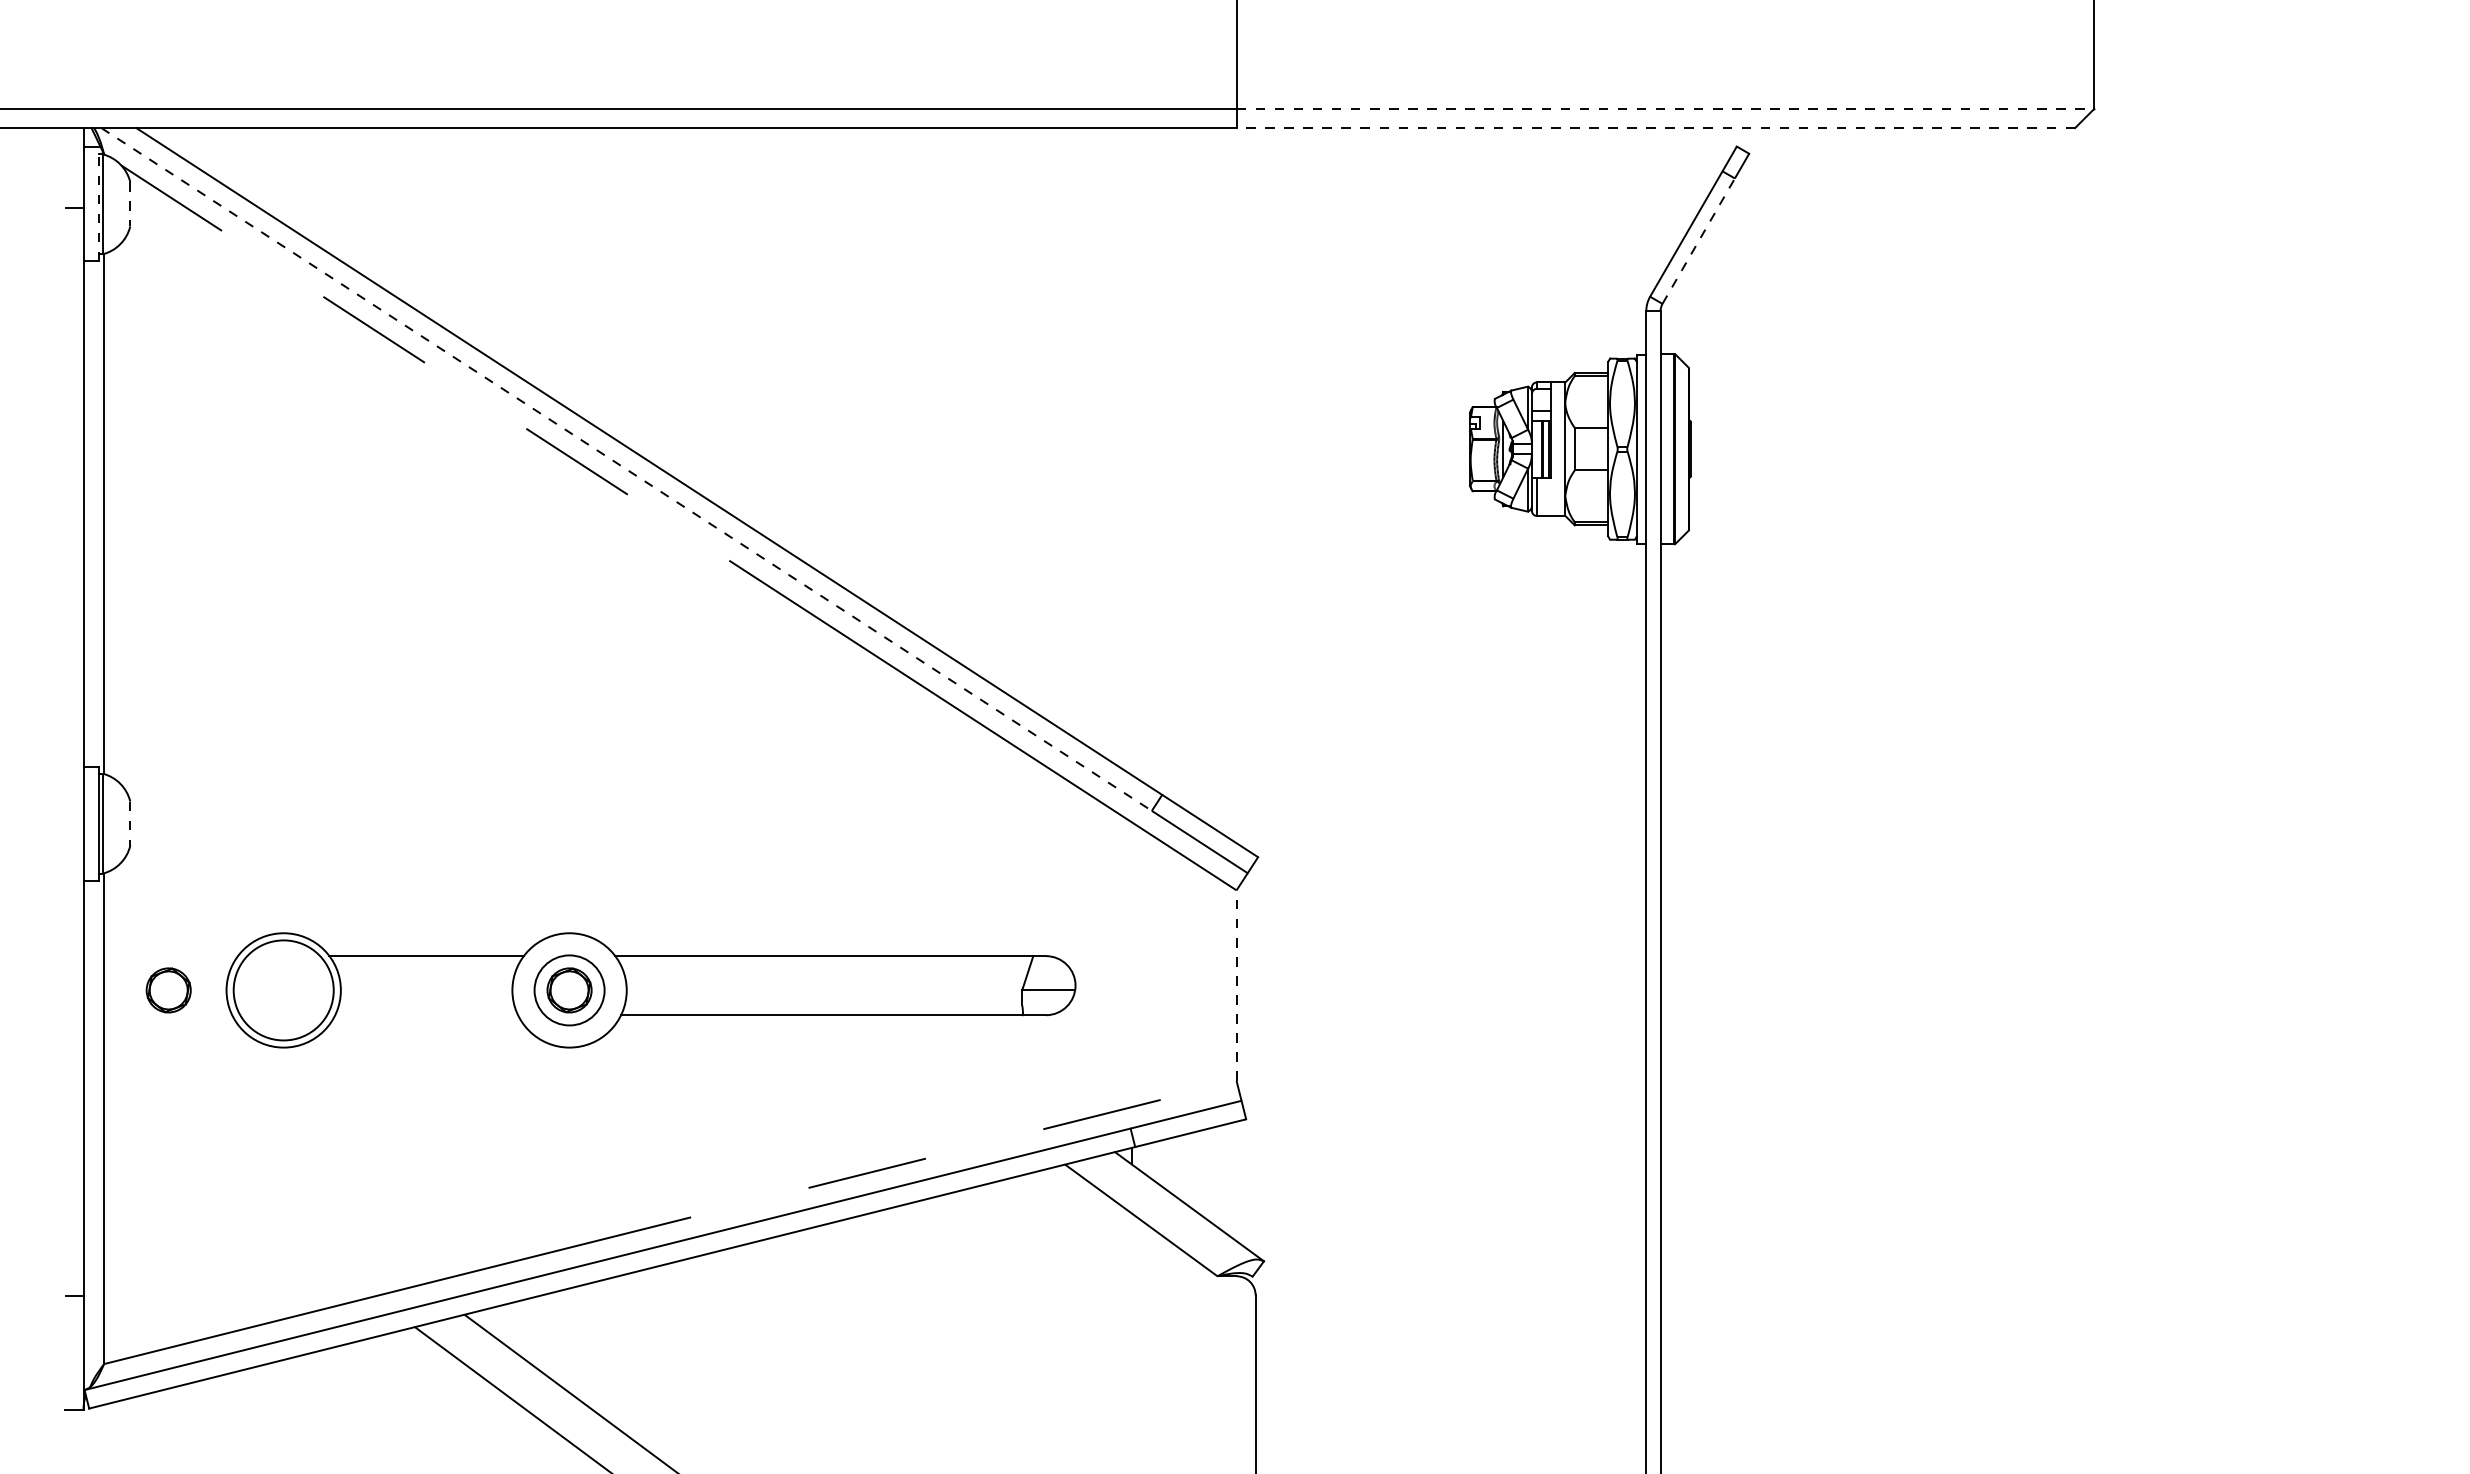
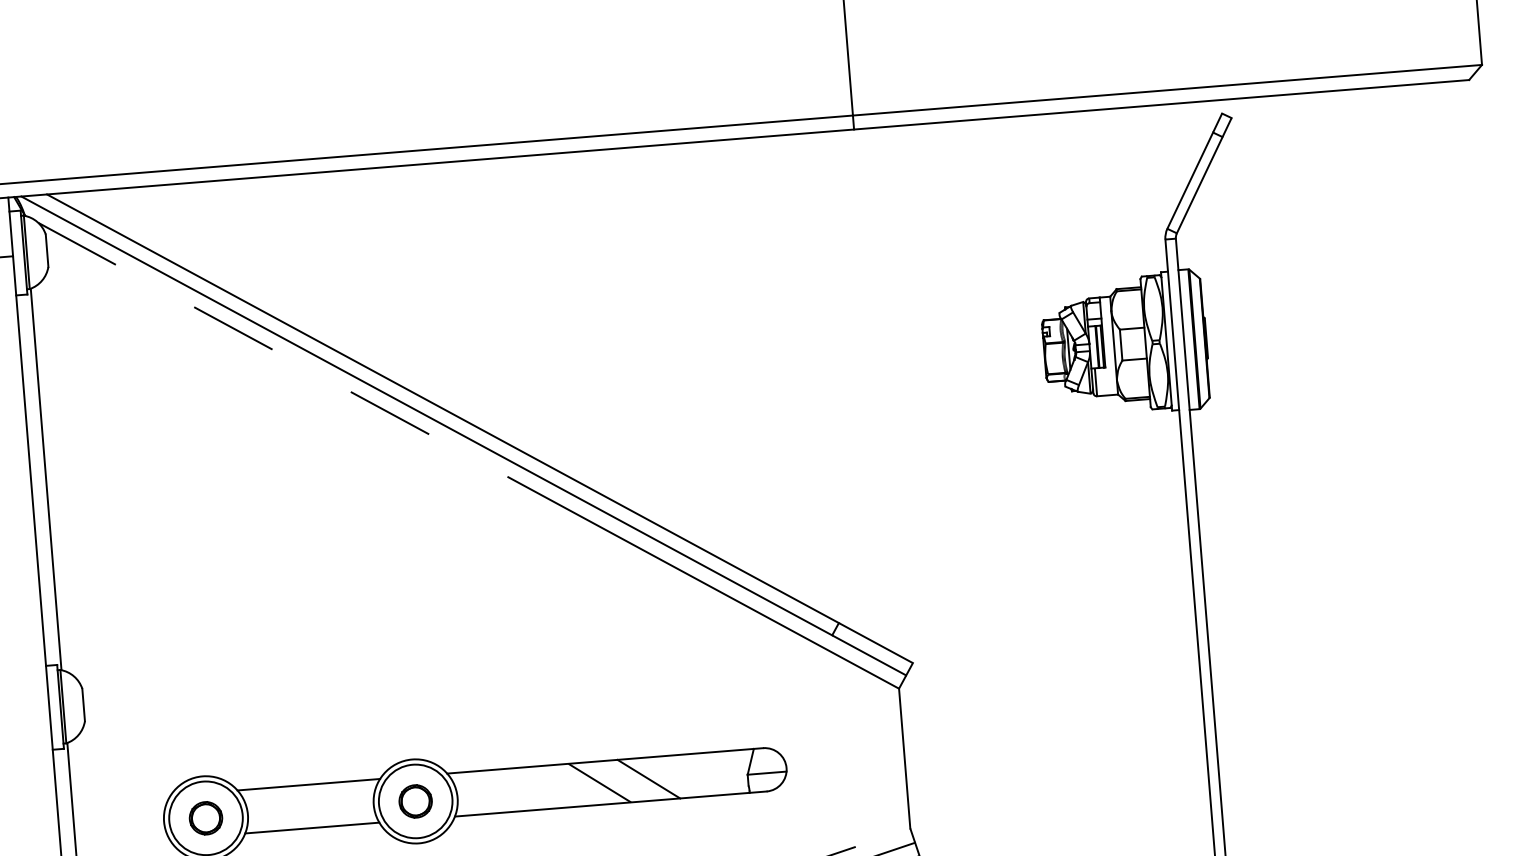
line: (1665, 109) -> (1167, 90), dashed -> solid
line: (1655, 128) -> (1161, 105), dashed -> solid
line: (98, 203) -> (23, 252), dashed -> solid
line: (130, 204) -> (47, 250), dashed -> solid
line: (1698, 240) -> (1199, 184), dashed -> solid
line: (627, 469) -> (427, 415), dashed -> solid
line: (130, 824) -> (83, 705), dashed -> solid
line: (820, 985) -> (599, 783), added
line: (887, 985) -> (648, 779), added
line: (1236, 985) -> (904, 758), dashed -> solid
part: (168, 990) -> (205, 818), moved
circle: (569, 990) -> (415, 801), size x1.43
line: (426, 1015) -> (312, 828), added

